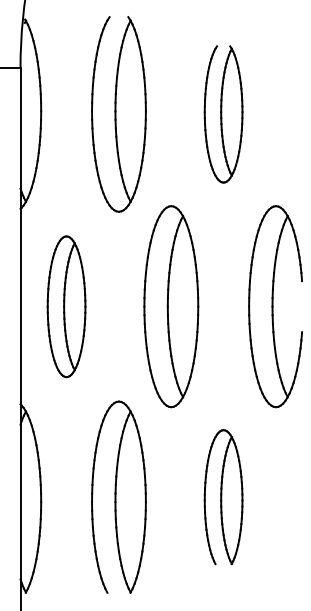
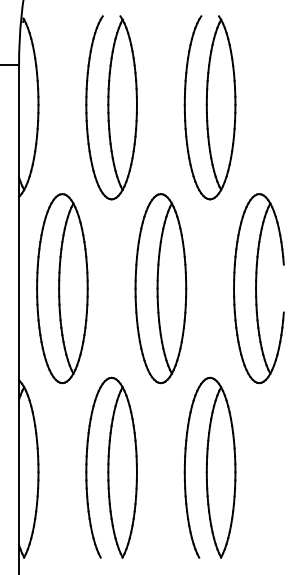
part: (223, 114) -> (209, 107), size x1.43
part: (66, 306) -> (62, 288), size x1.43
part: (223, 496) -> (209, 467), size x1.43

